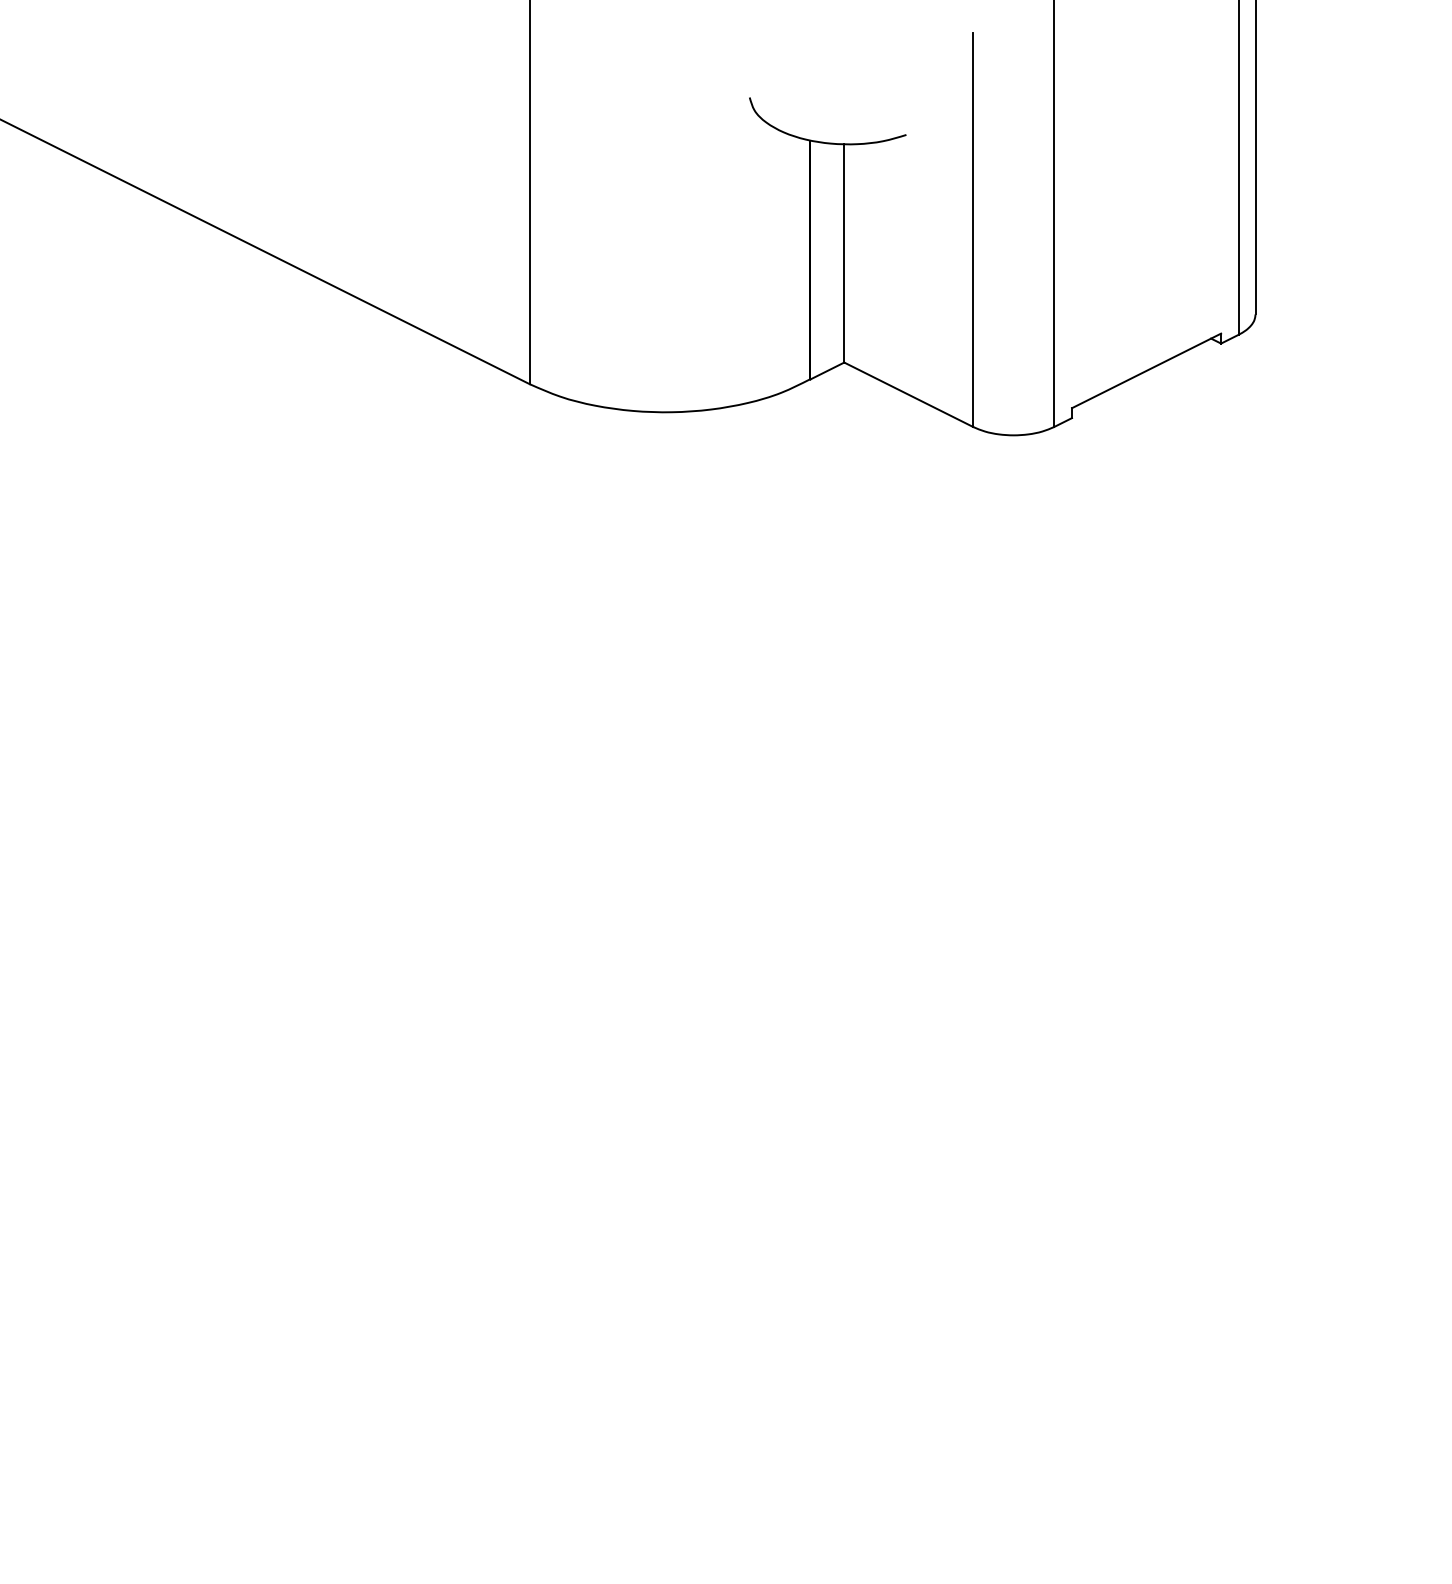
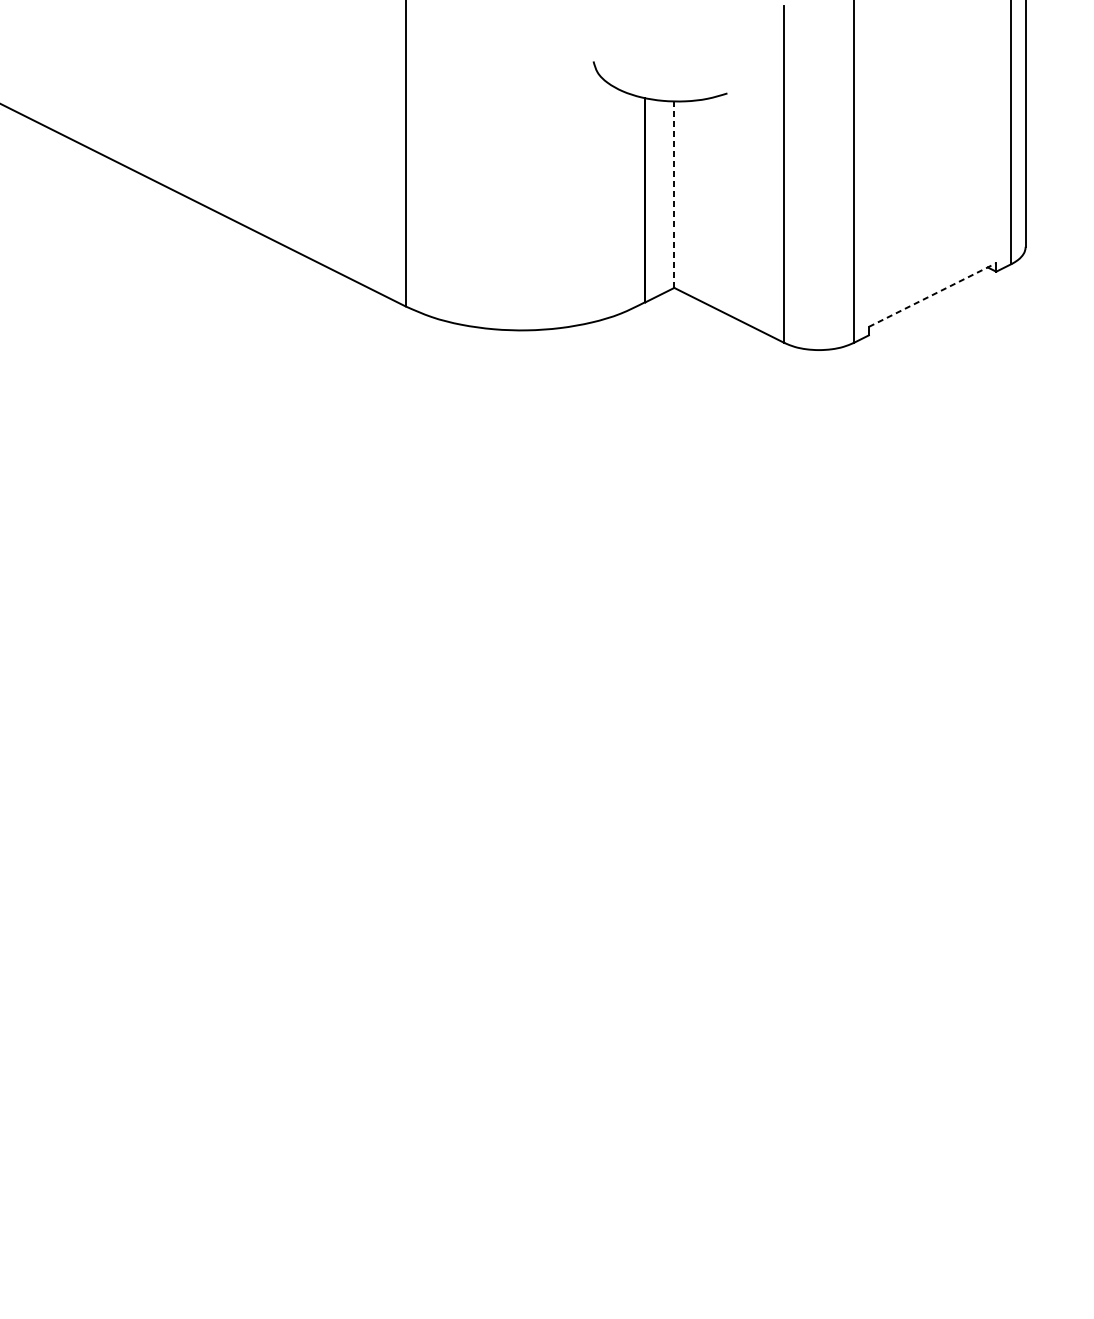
line: (844, 252) -> (674, 193), solid -> dashed
line: (1147, 370) -> (933, 294), solid -> dashed

